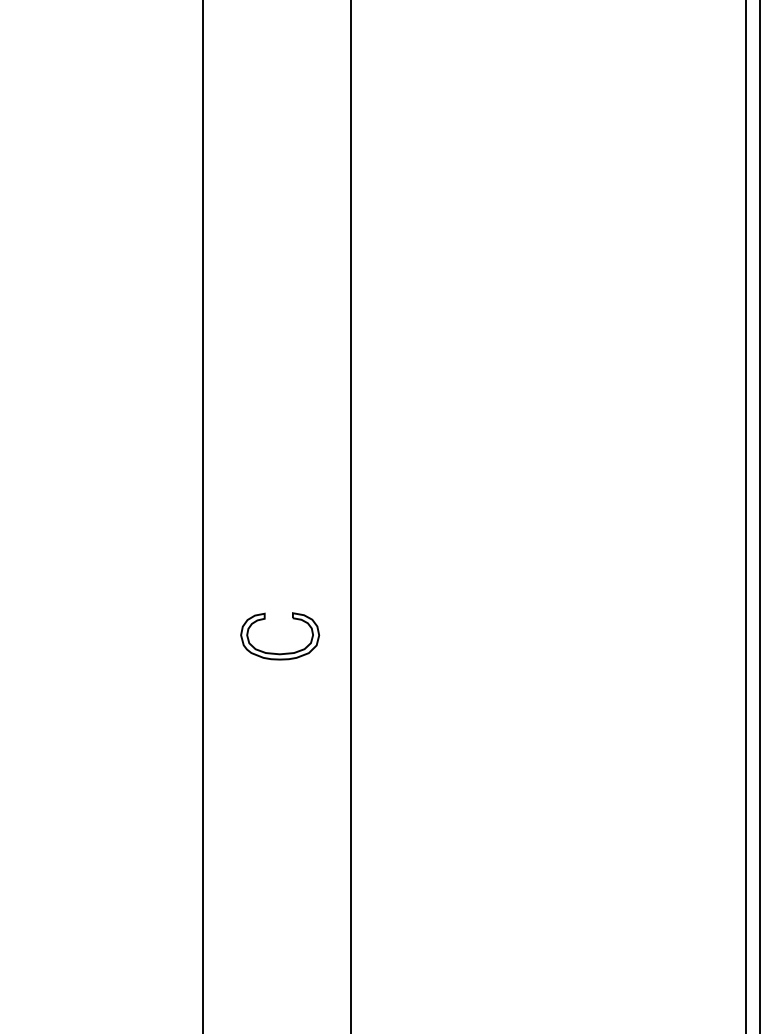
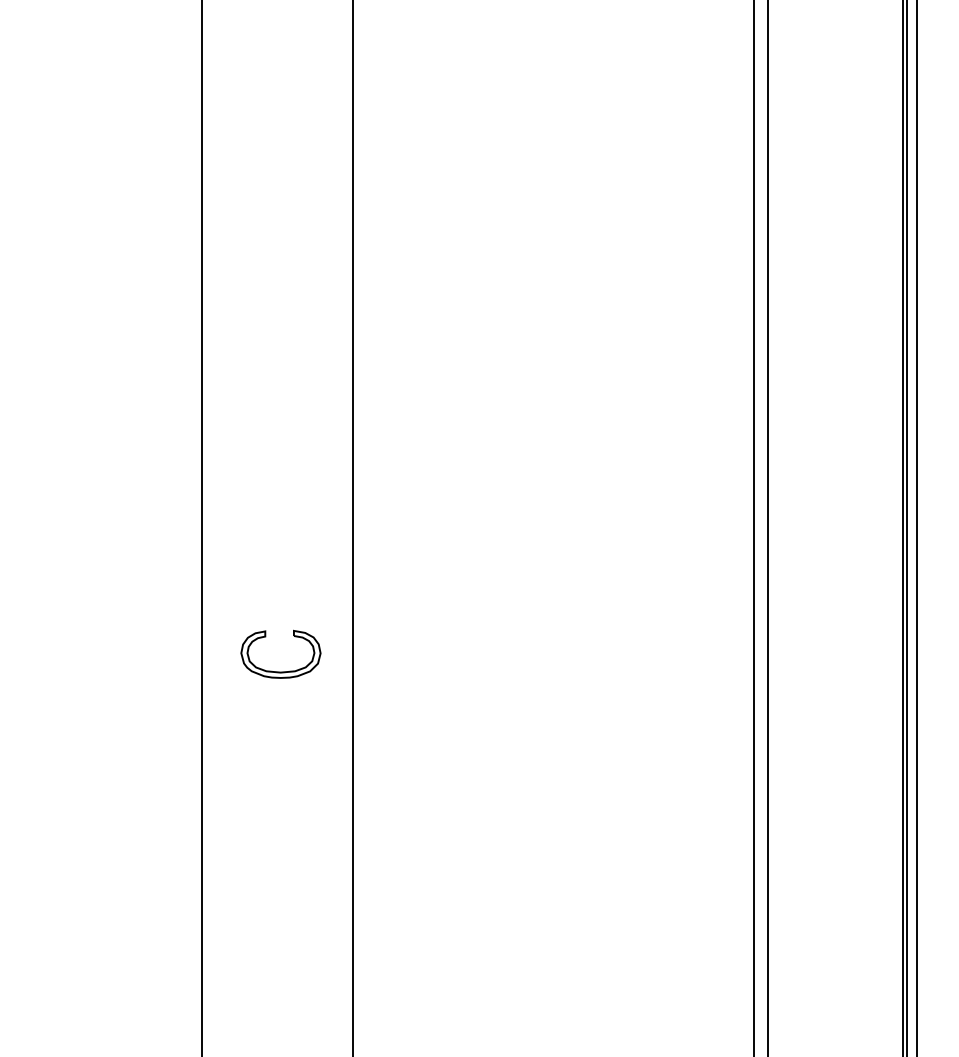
part: (279, 653) -> (280, 671), moved

